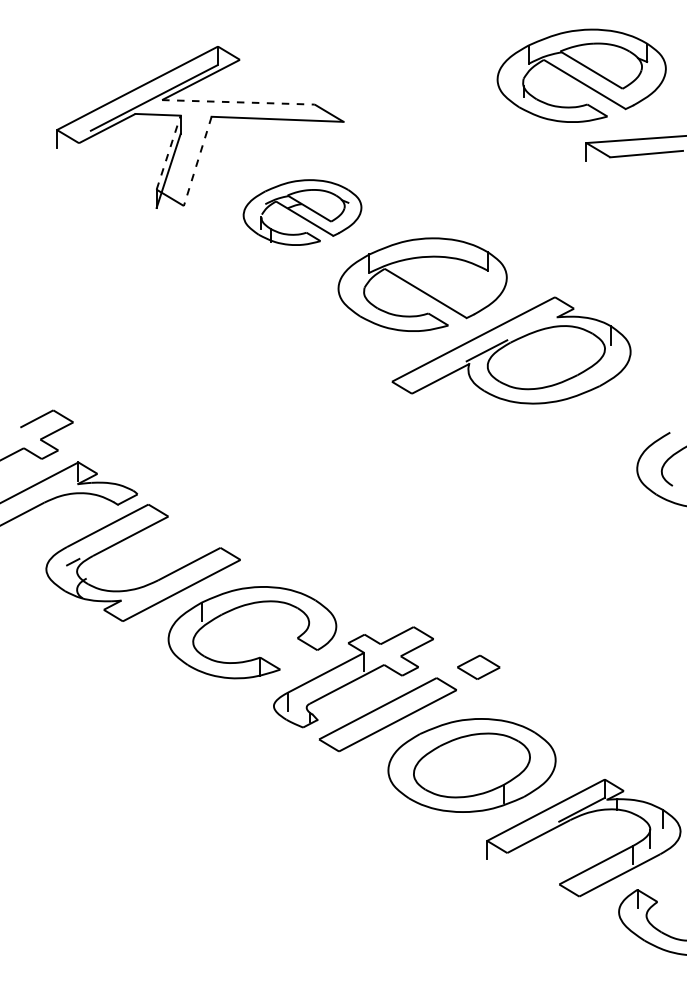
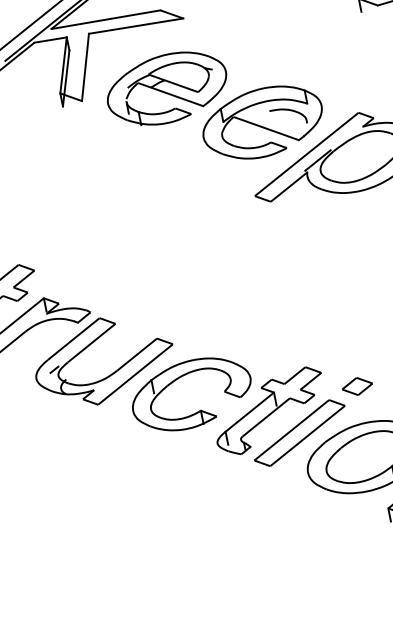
line: (238, 102) -> (105, 19), dashed -> solid
line: (168, 152) -> (63, 65), dashed -> solid
line: (197, 161) -> (85, 67), dashed -> solid
part: (302, 212) -> (167, 88), size x1.43
part: (461, 275) -> (289, 110), added

